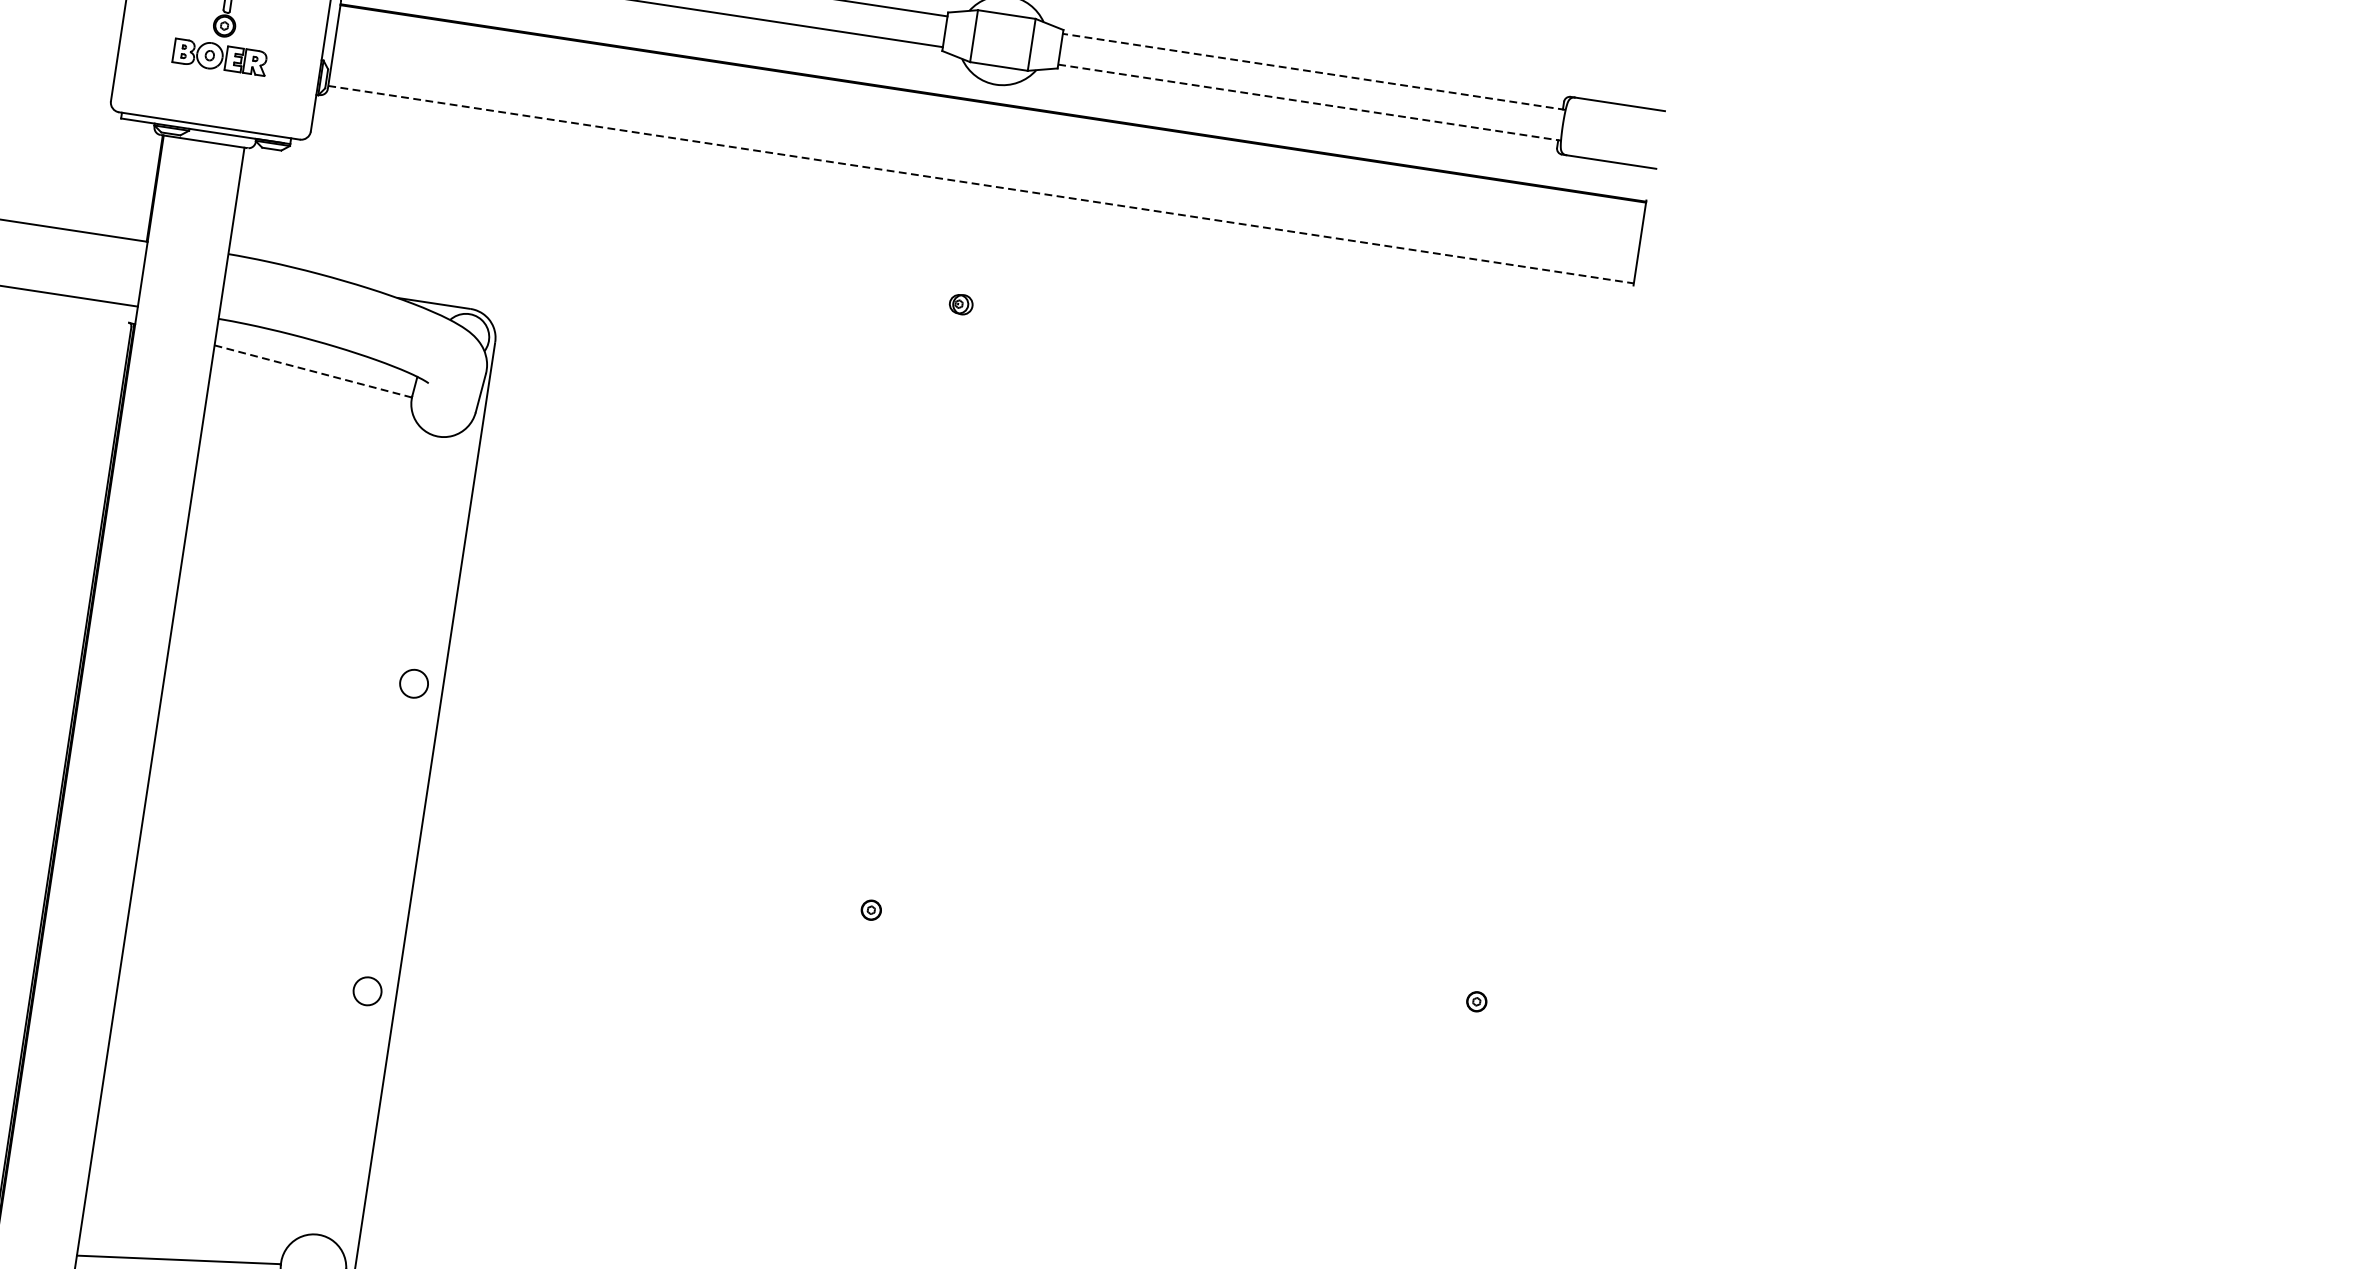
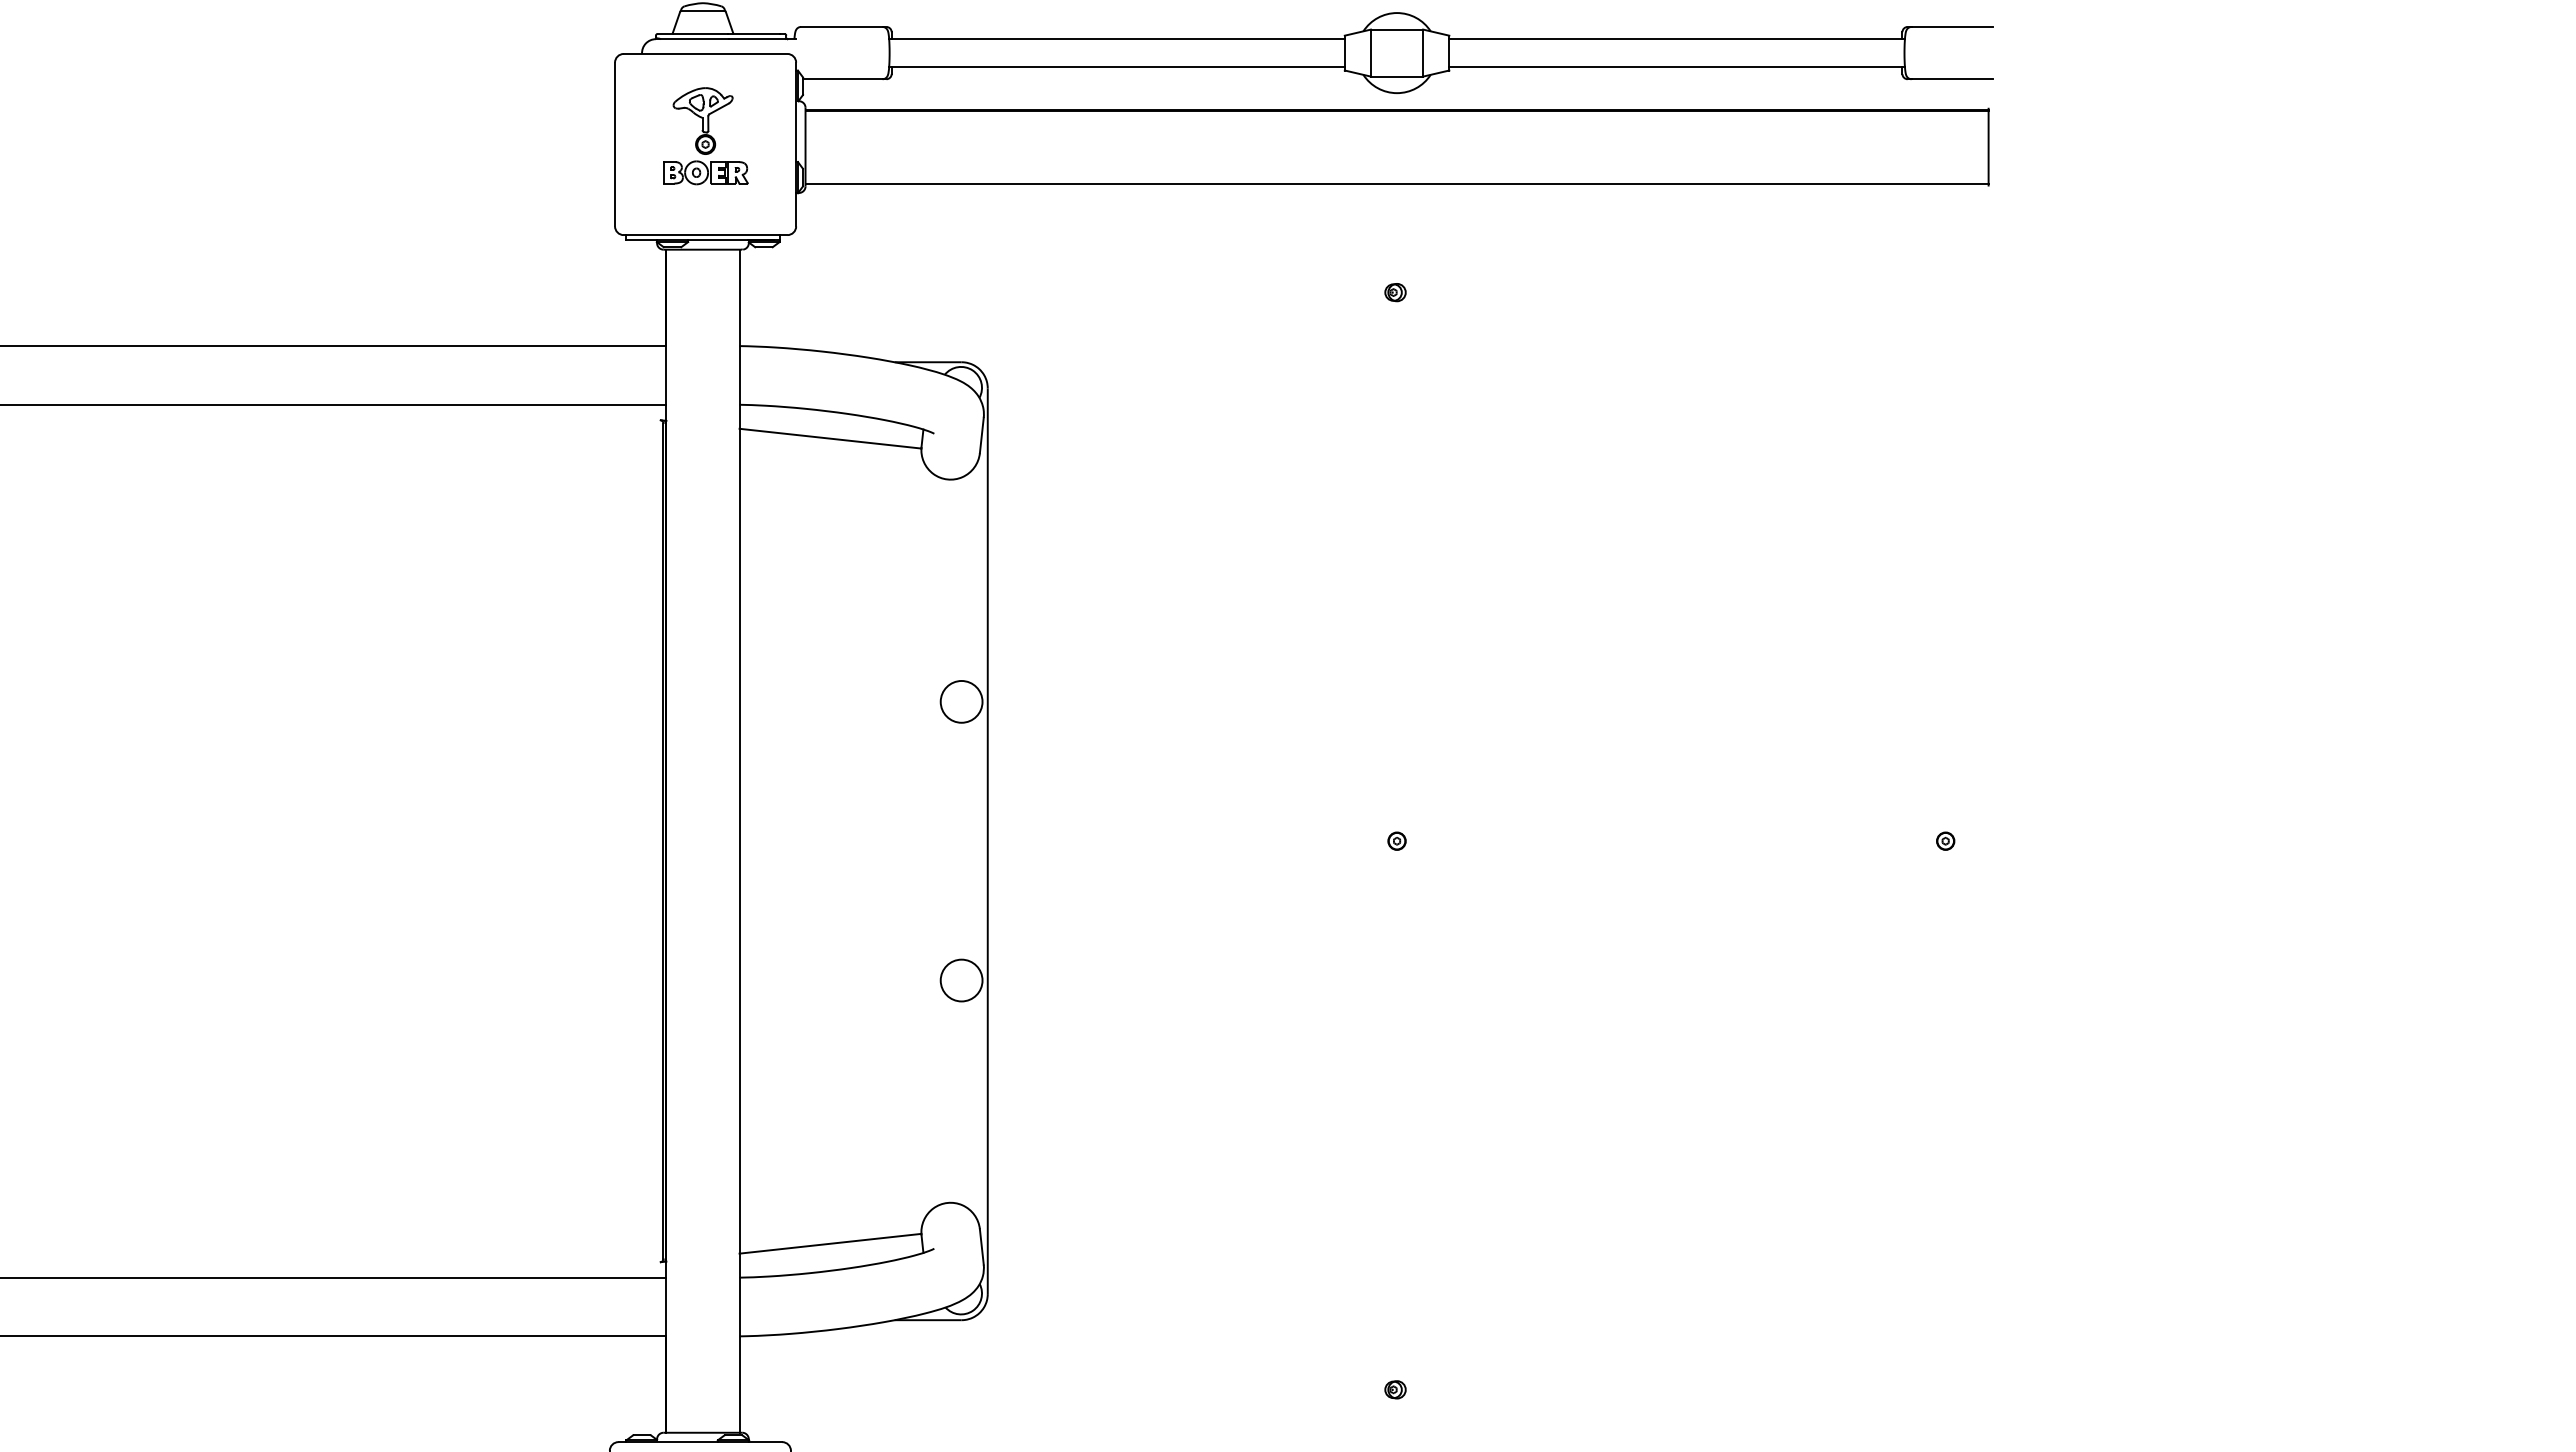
line: (1314, 72) -> (1677, 39), dashed -> solid
line: (1309, 103) -> (1677, 67), dashed -> solid
line: (981, 184) -> (1397, 183), dashed -> solid
line: (313, 371) -> (830, 438), dashed -> solid
circle: (414, 683) -> (961, 701), size x1.67
circle: (367, 991) -> (961, 980), size x1.67

